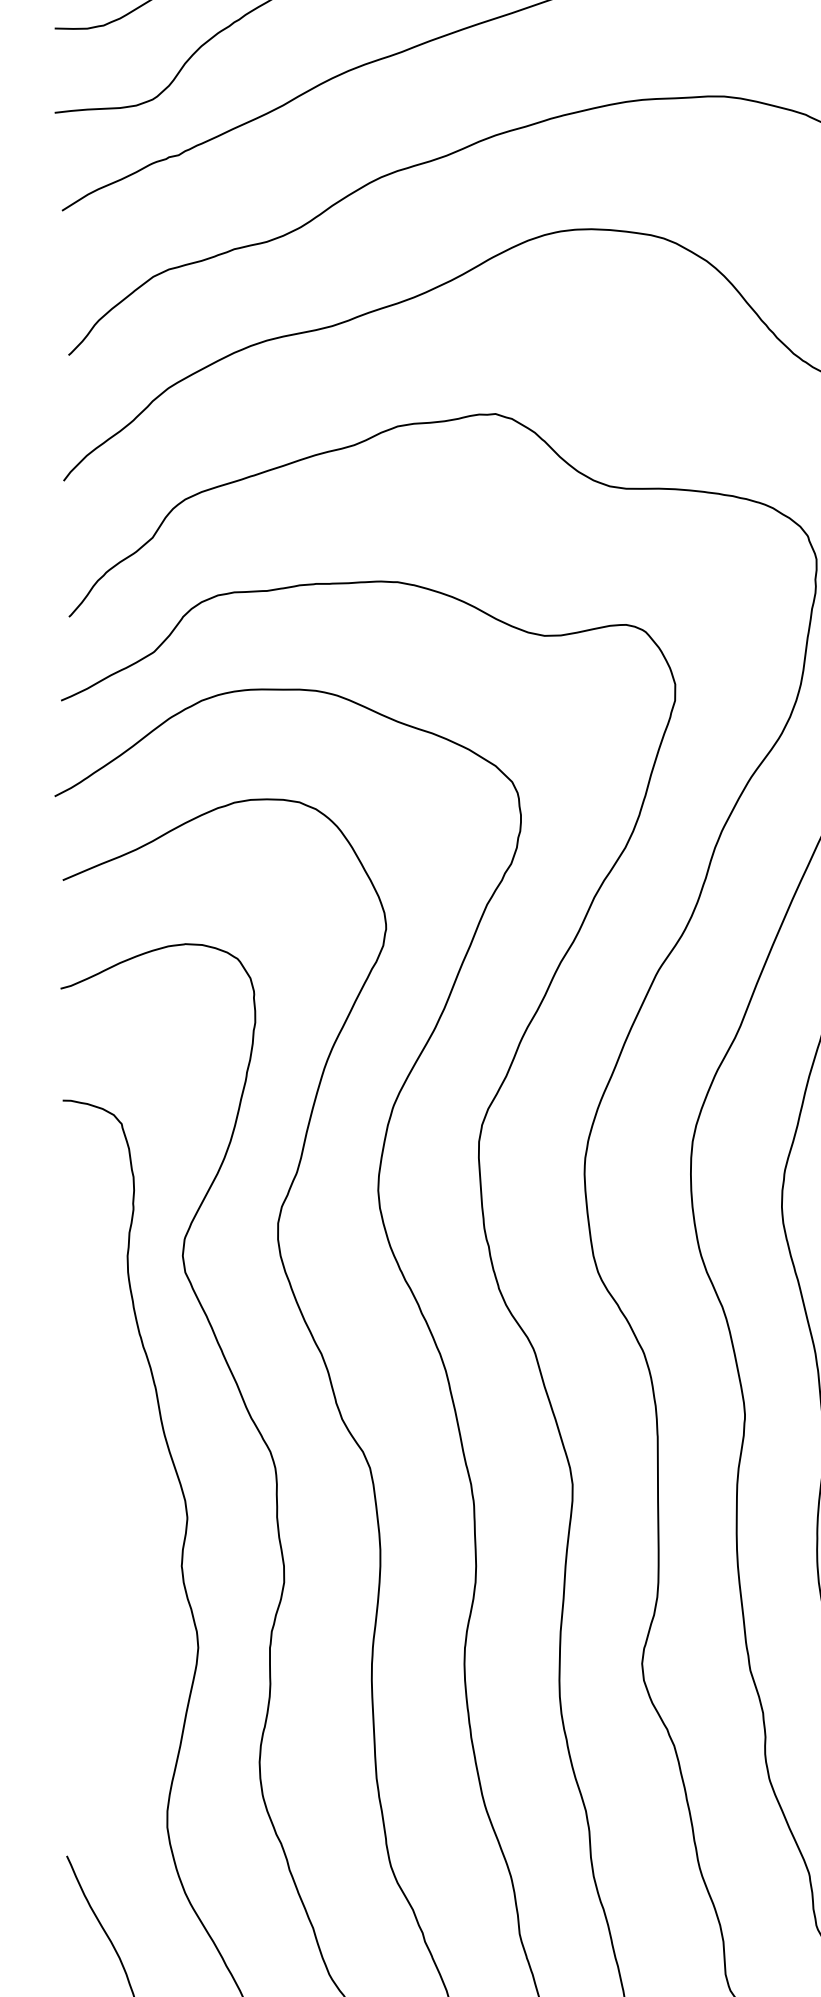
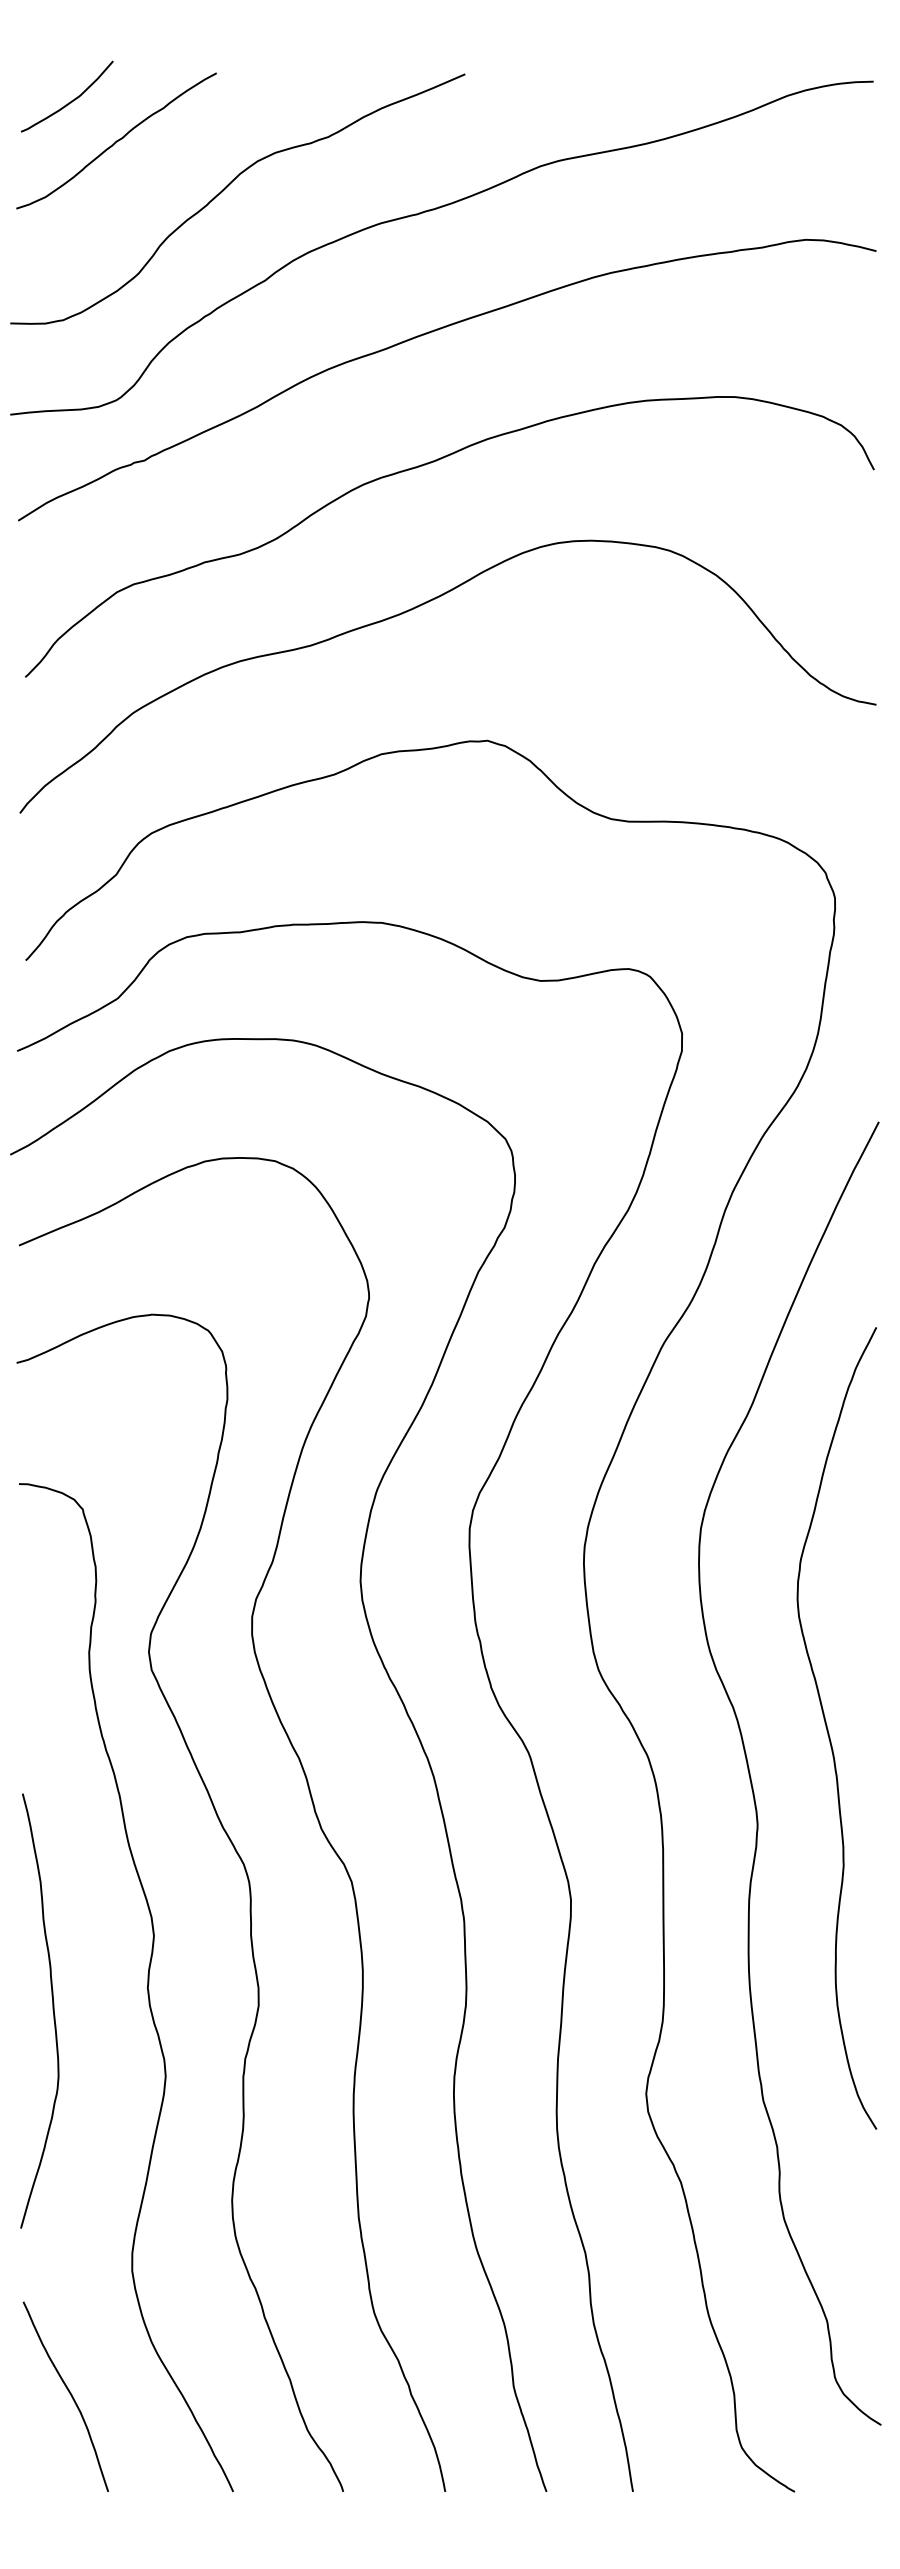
curve: (93, 1586) -> (52, 2010), added

